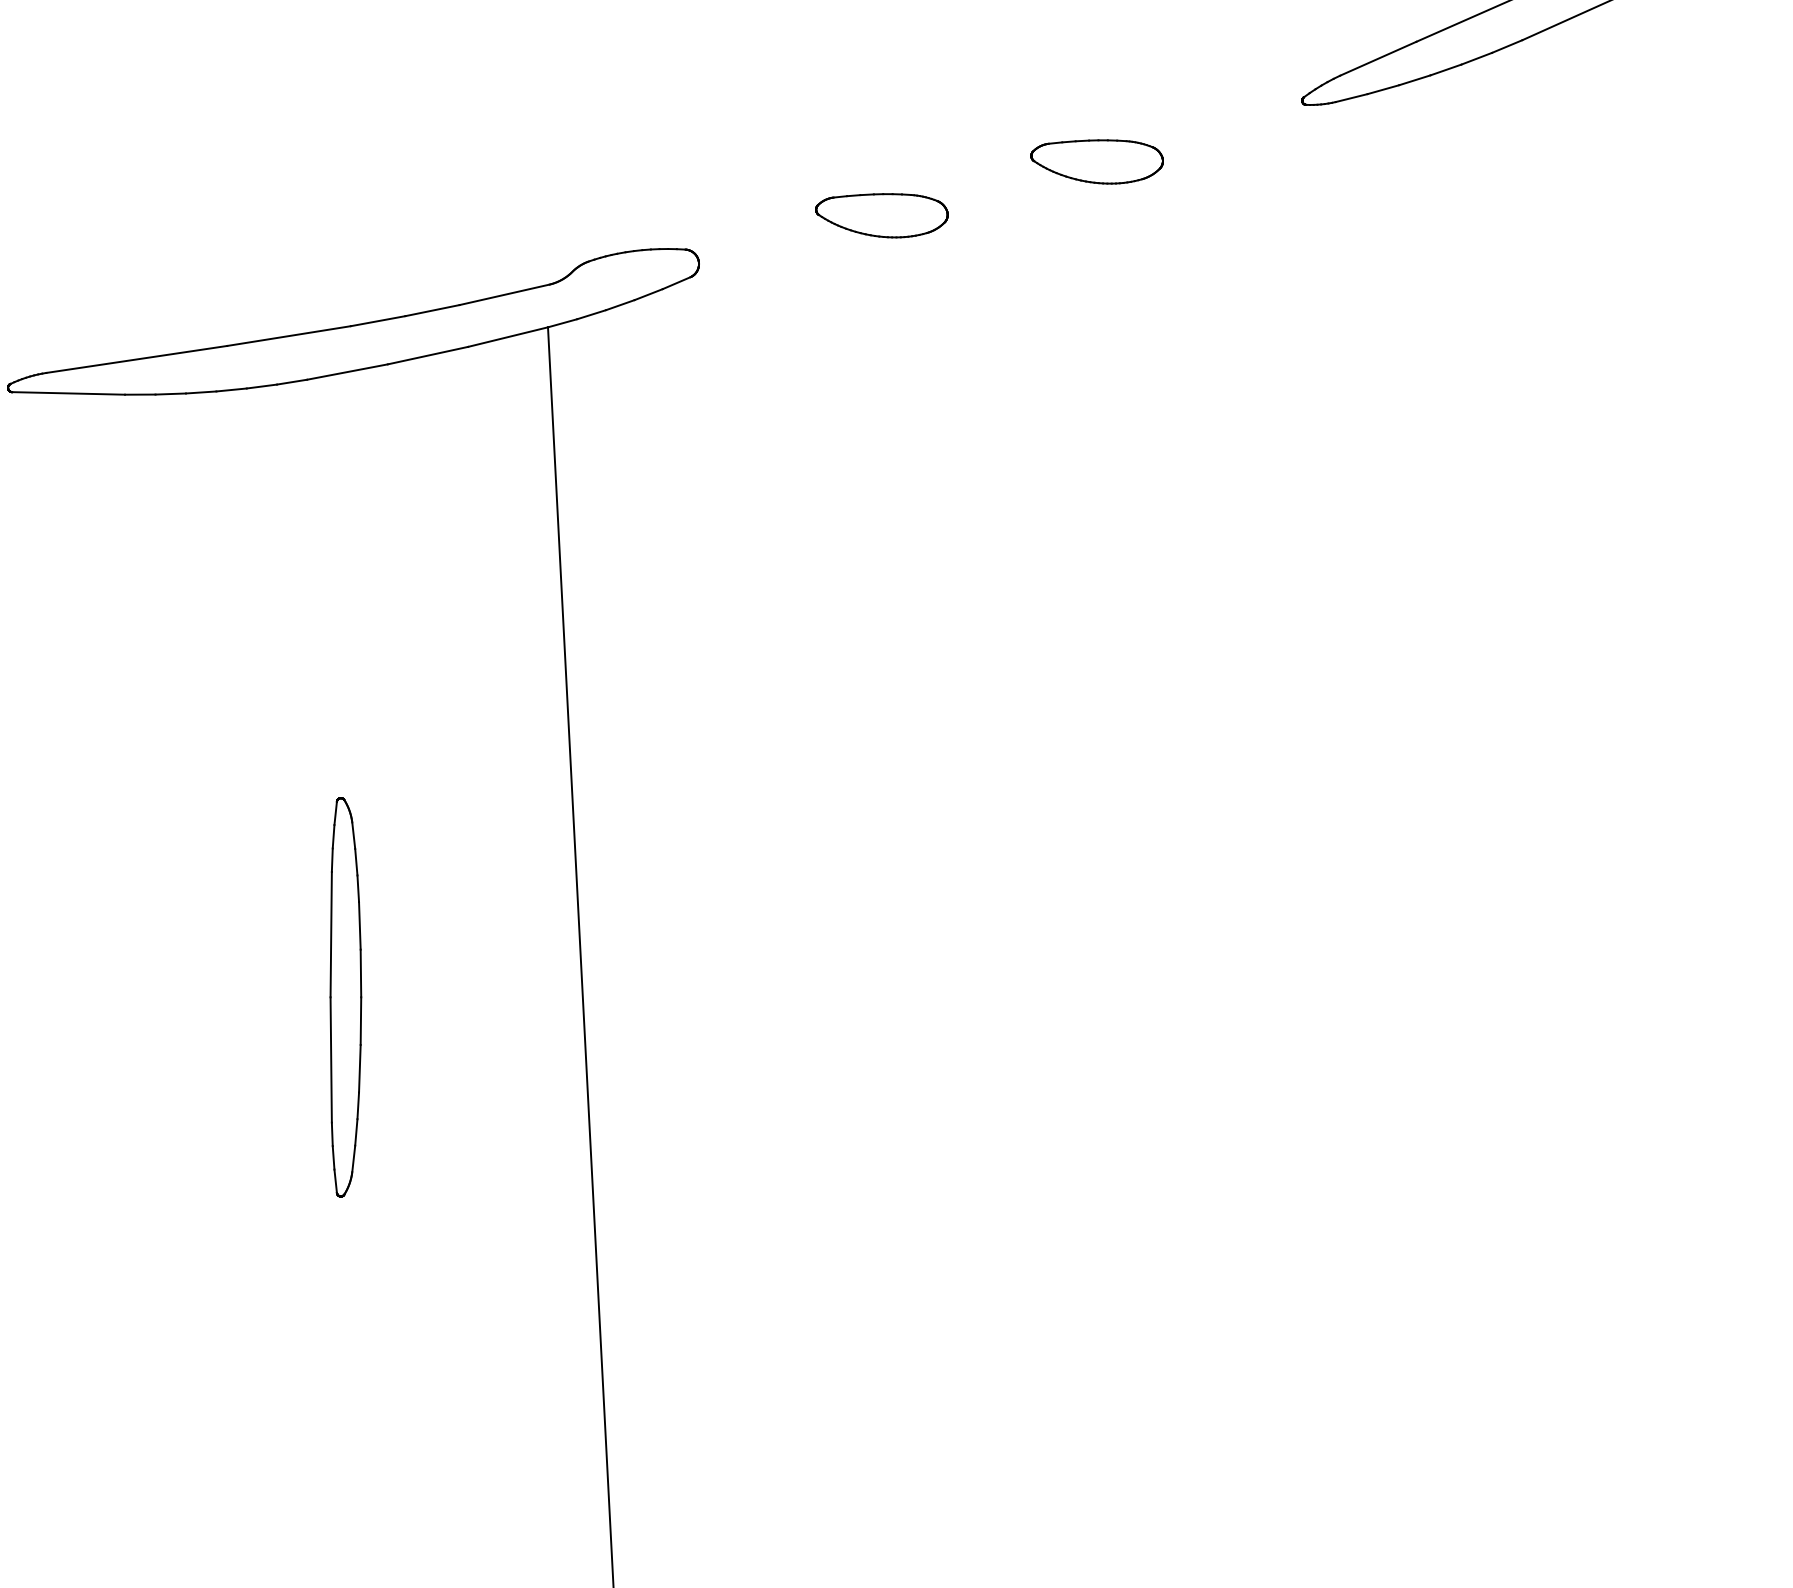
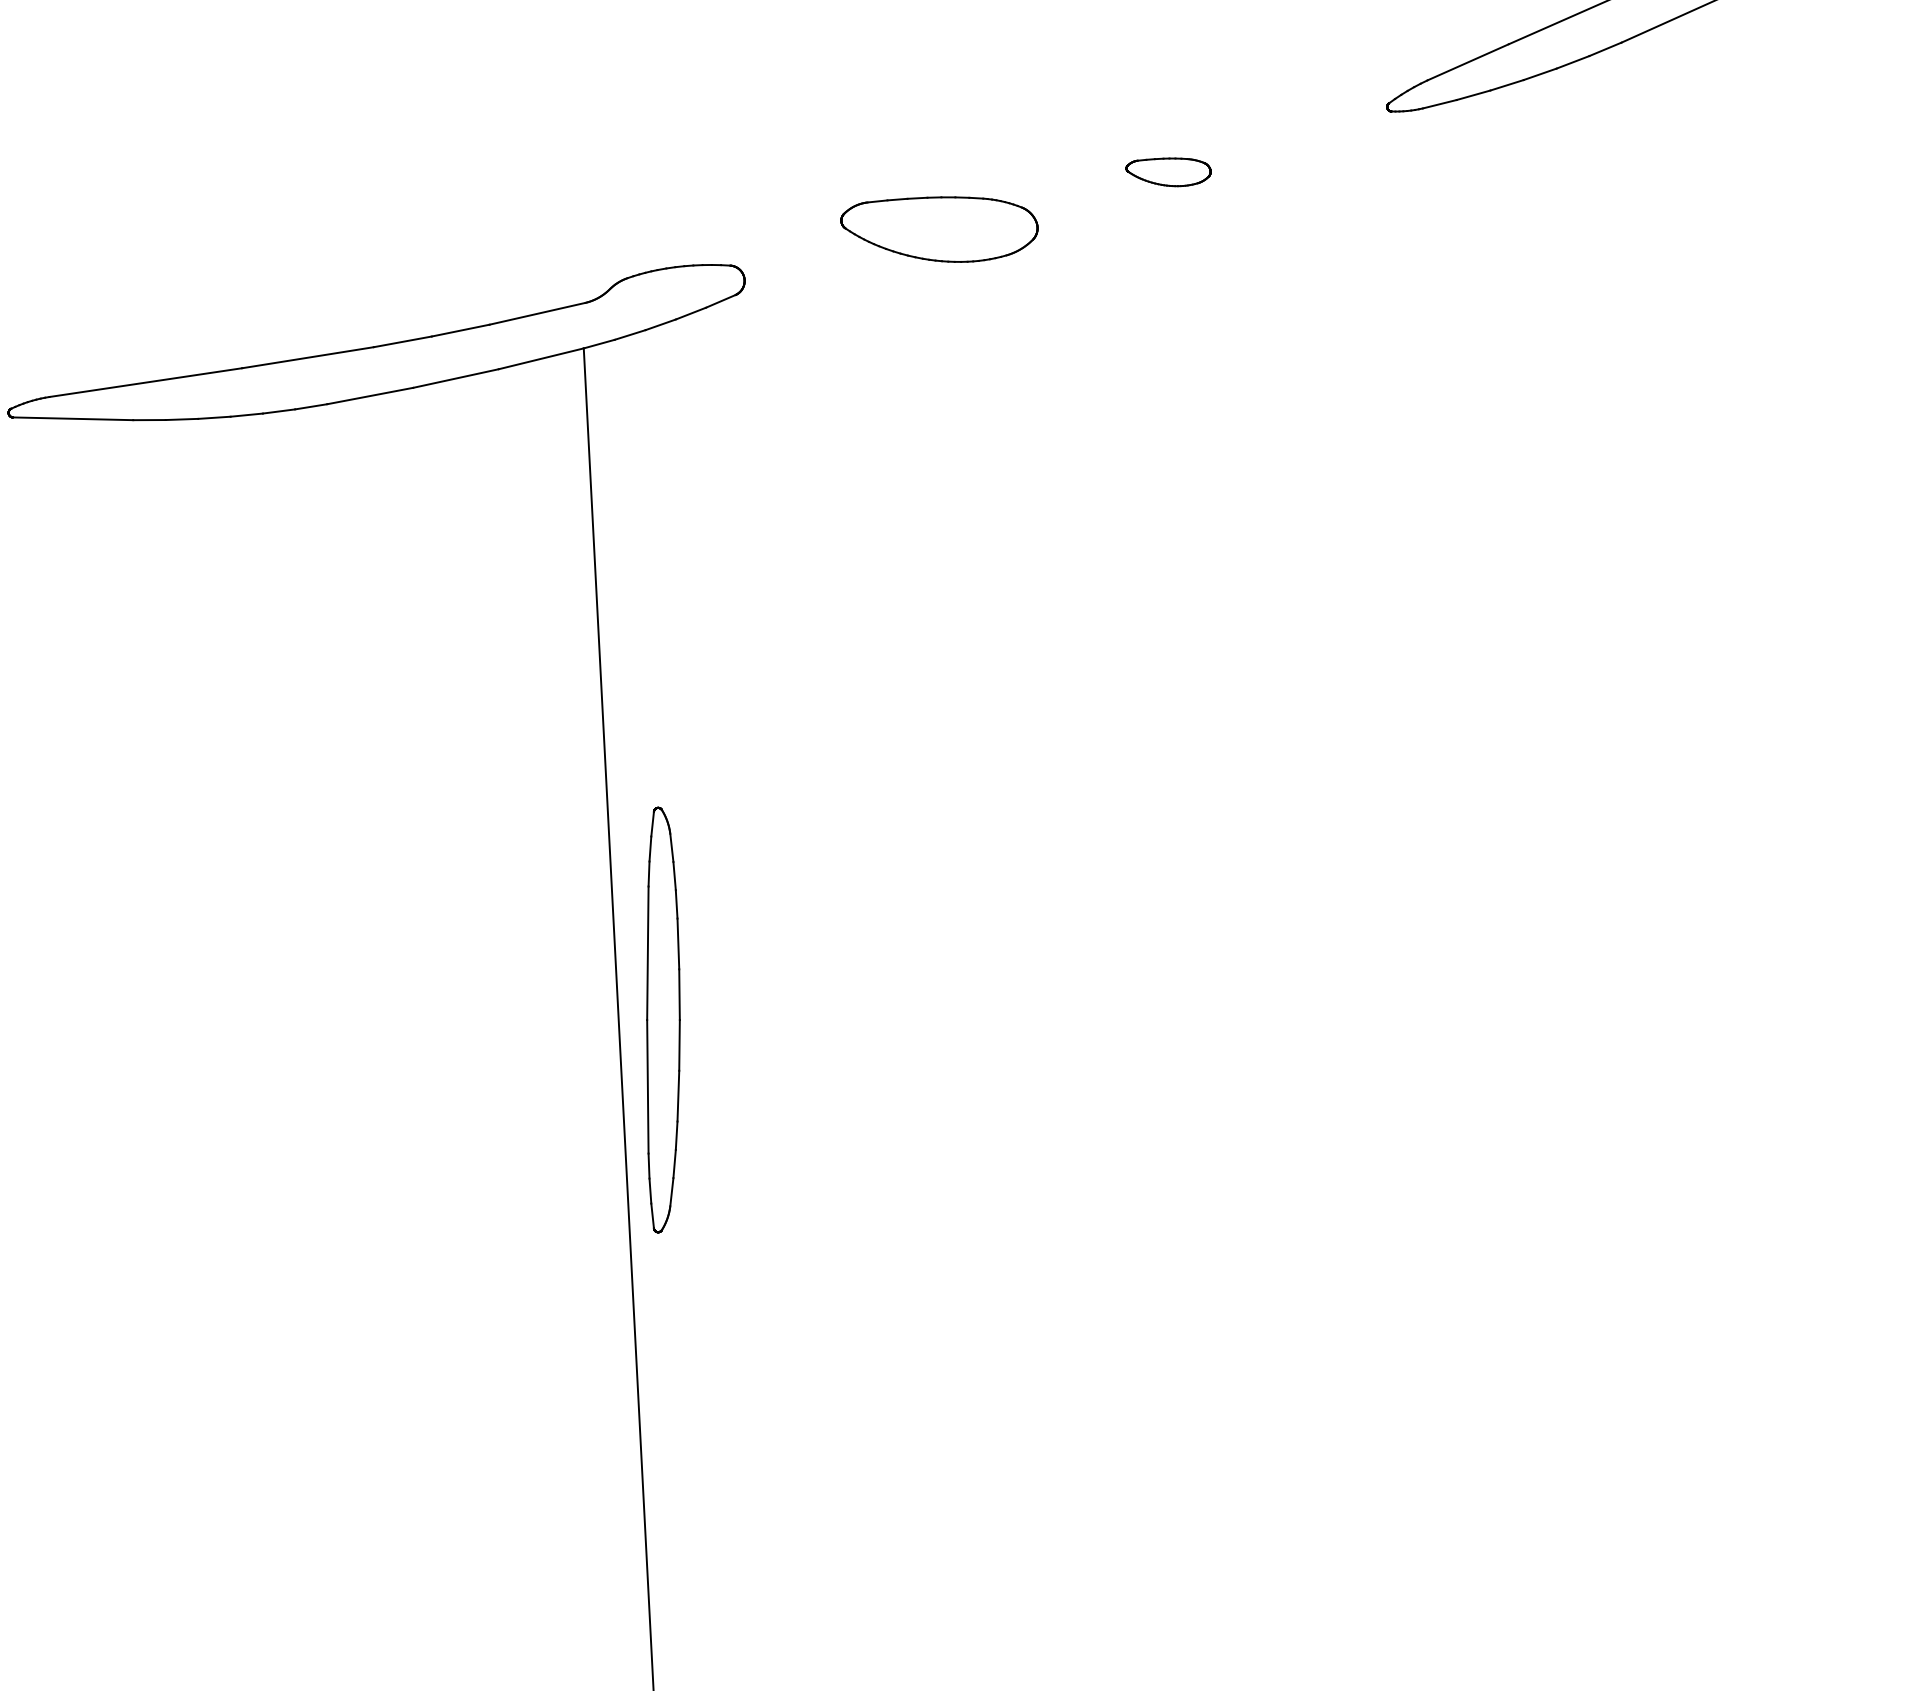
part: (1096, 162) -> (1168, 172), size x0.6
part: (881, 215) -> (939, 229), size x1.4
part: (345, 996) -> (663, 1019), moved

